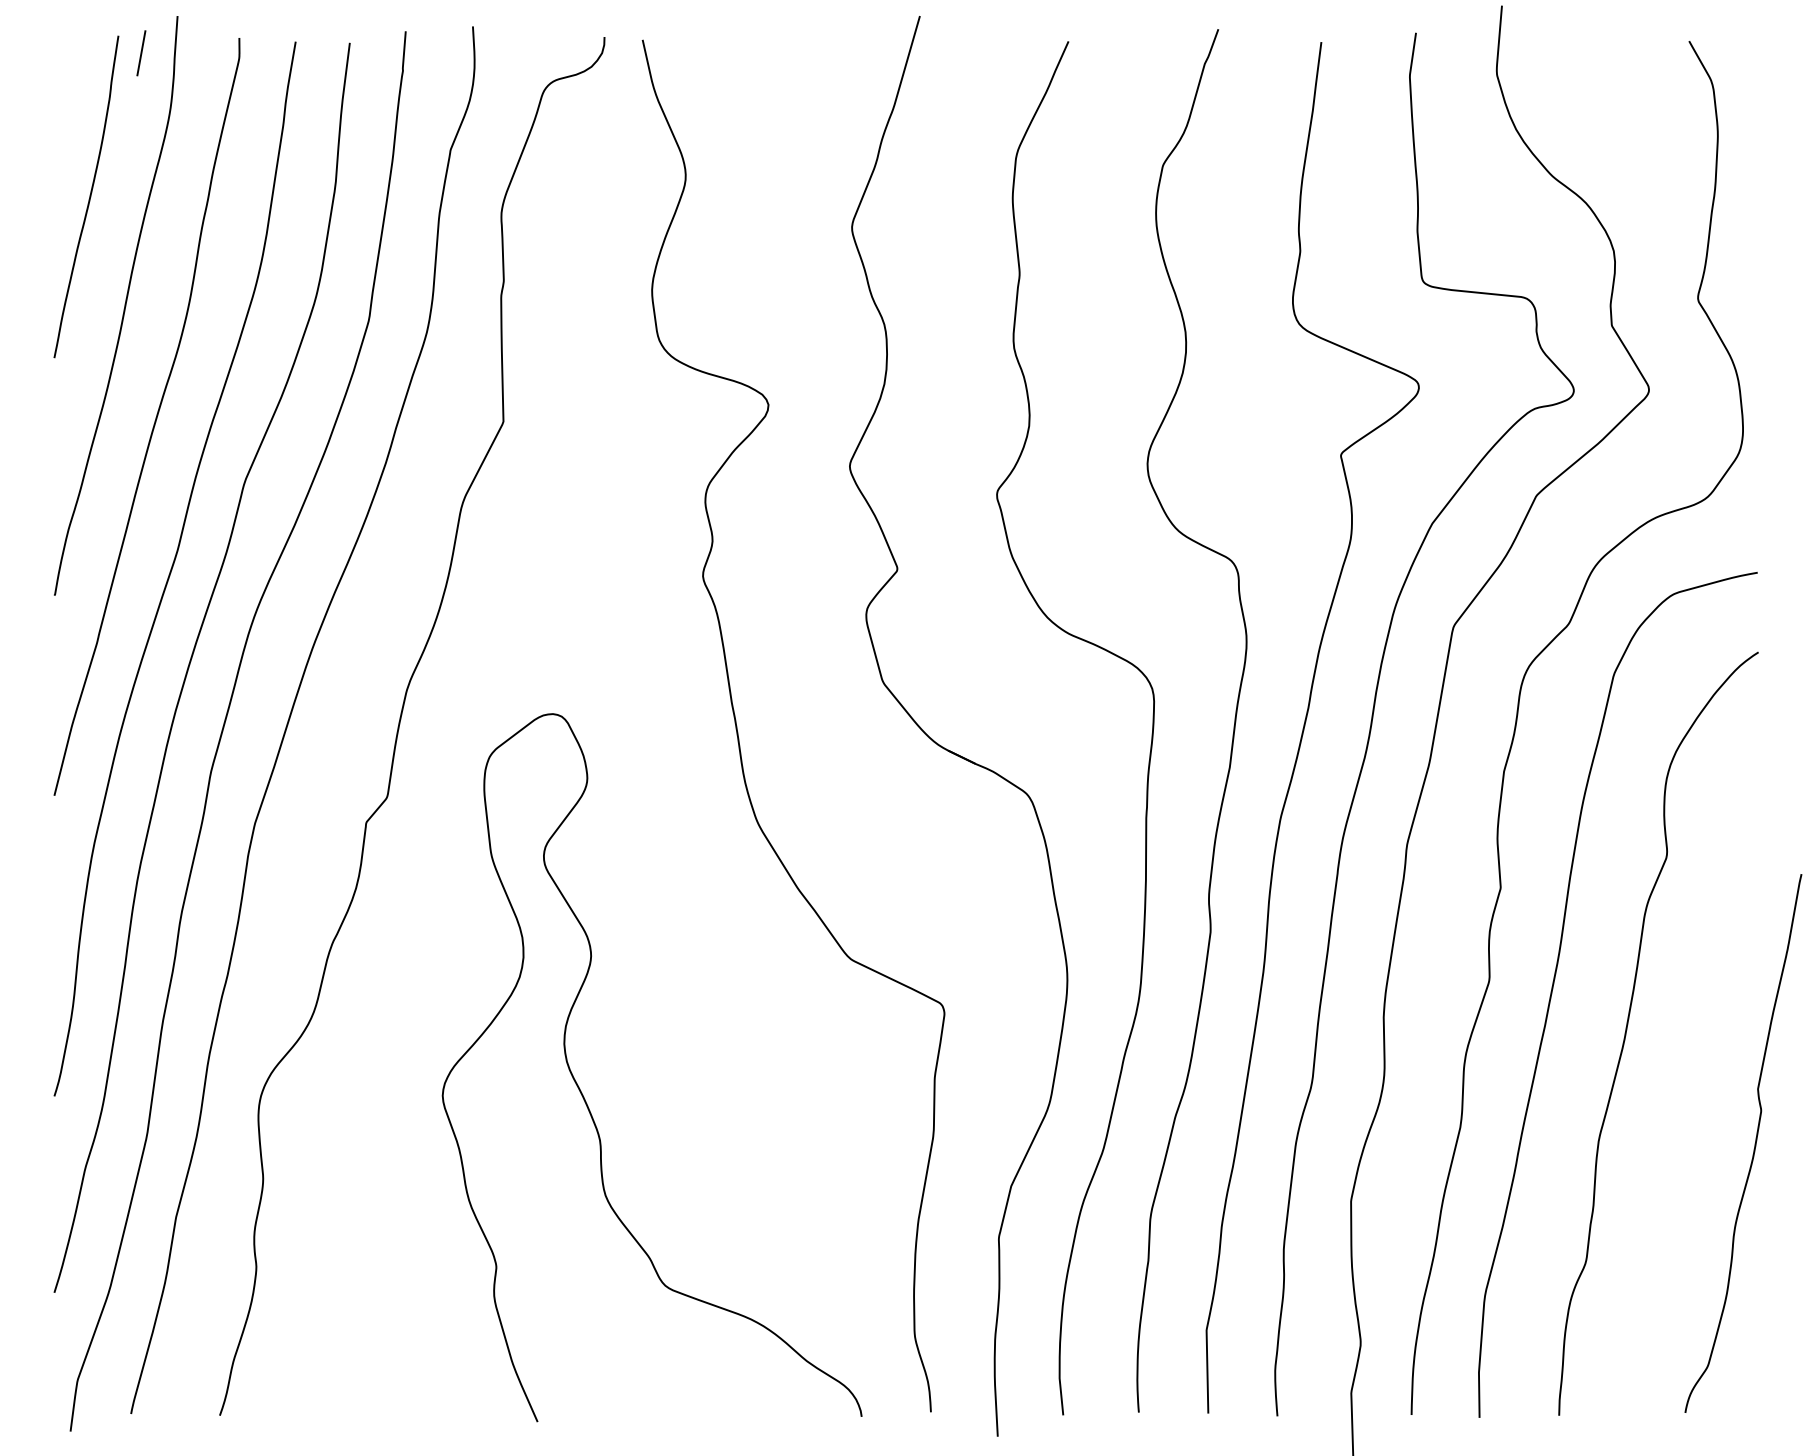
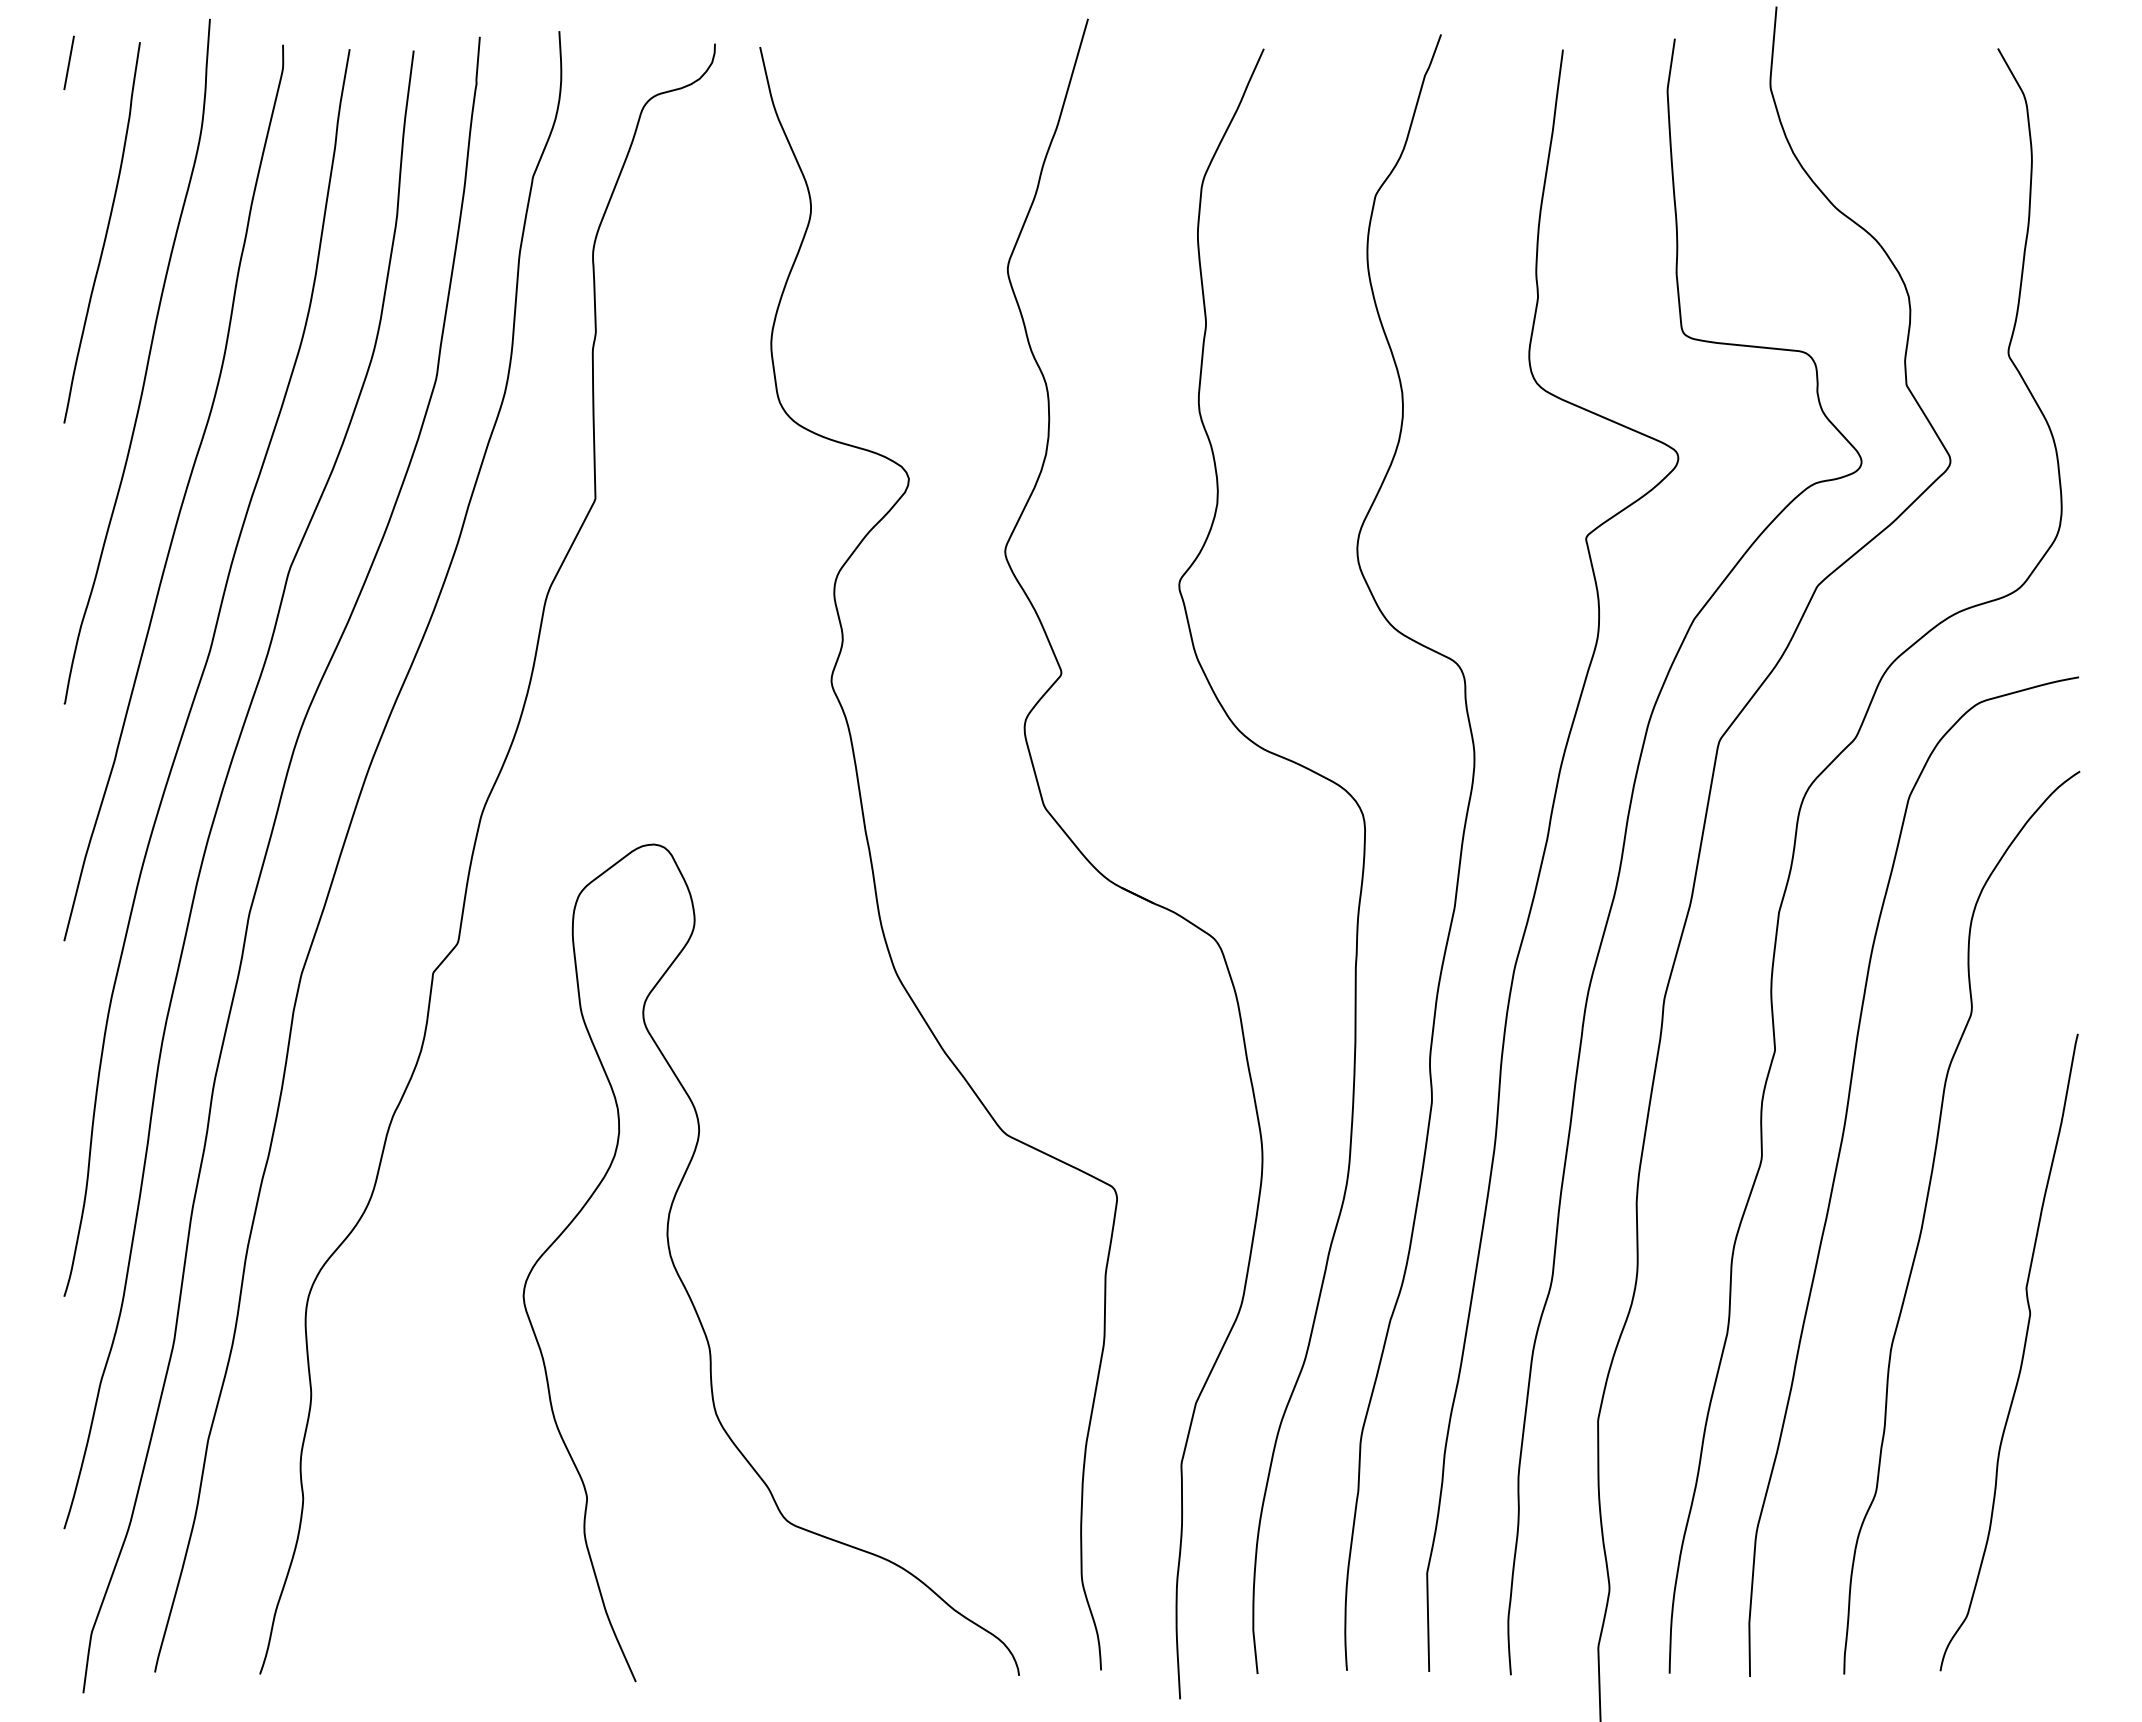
line: (140, 52) -> (68, 62), moved
curve: (1754, 1143) -> (2022, 1352), moved

